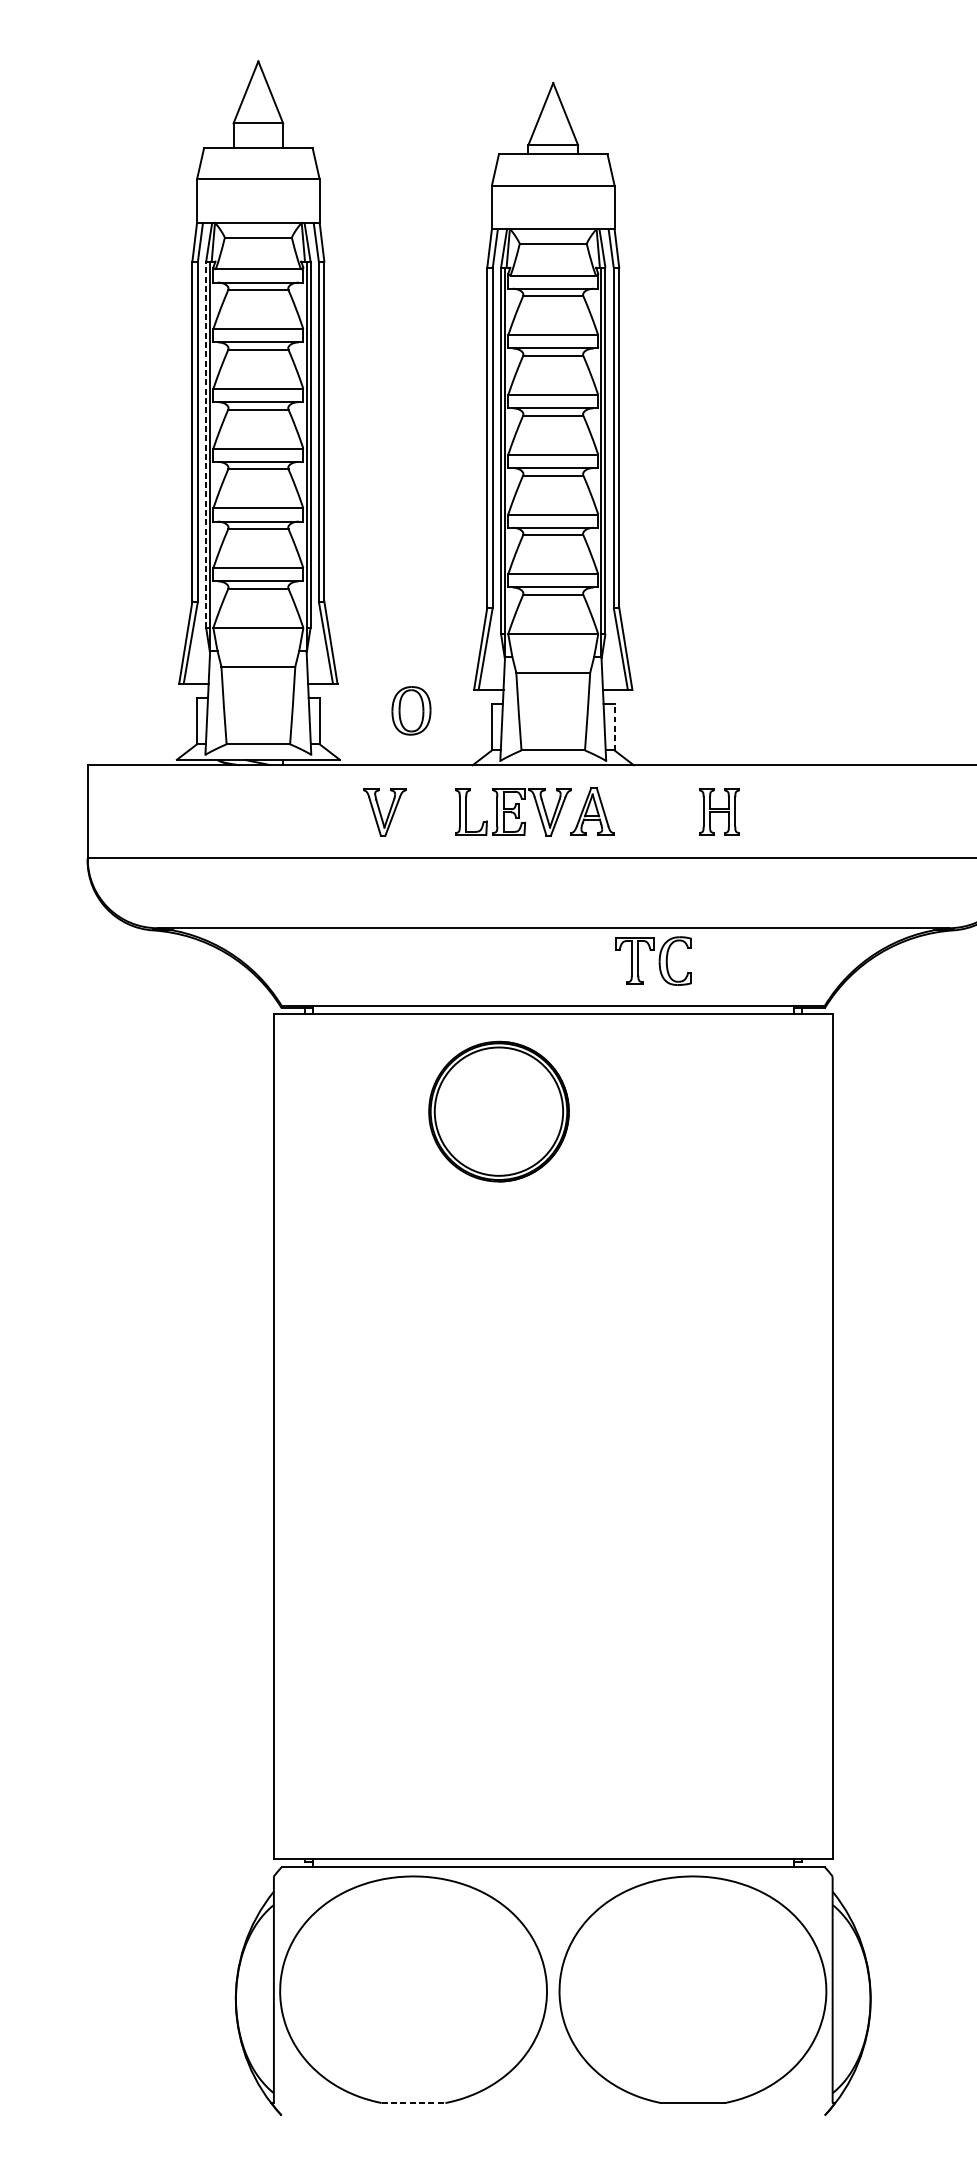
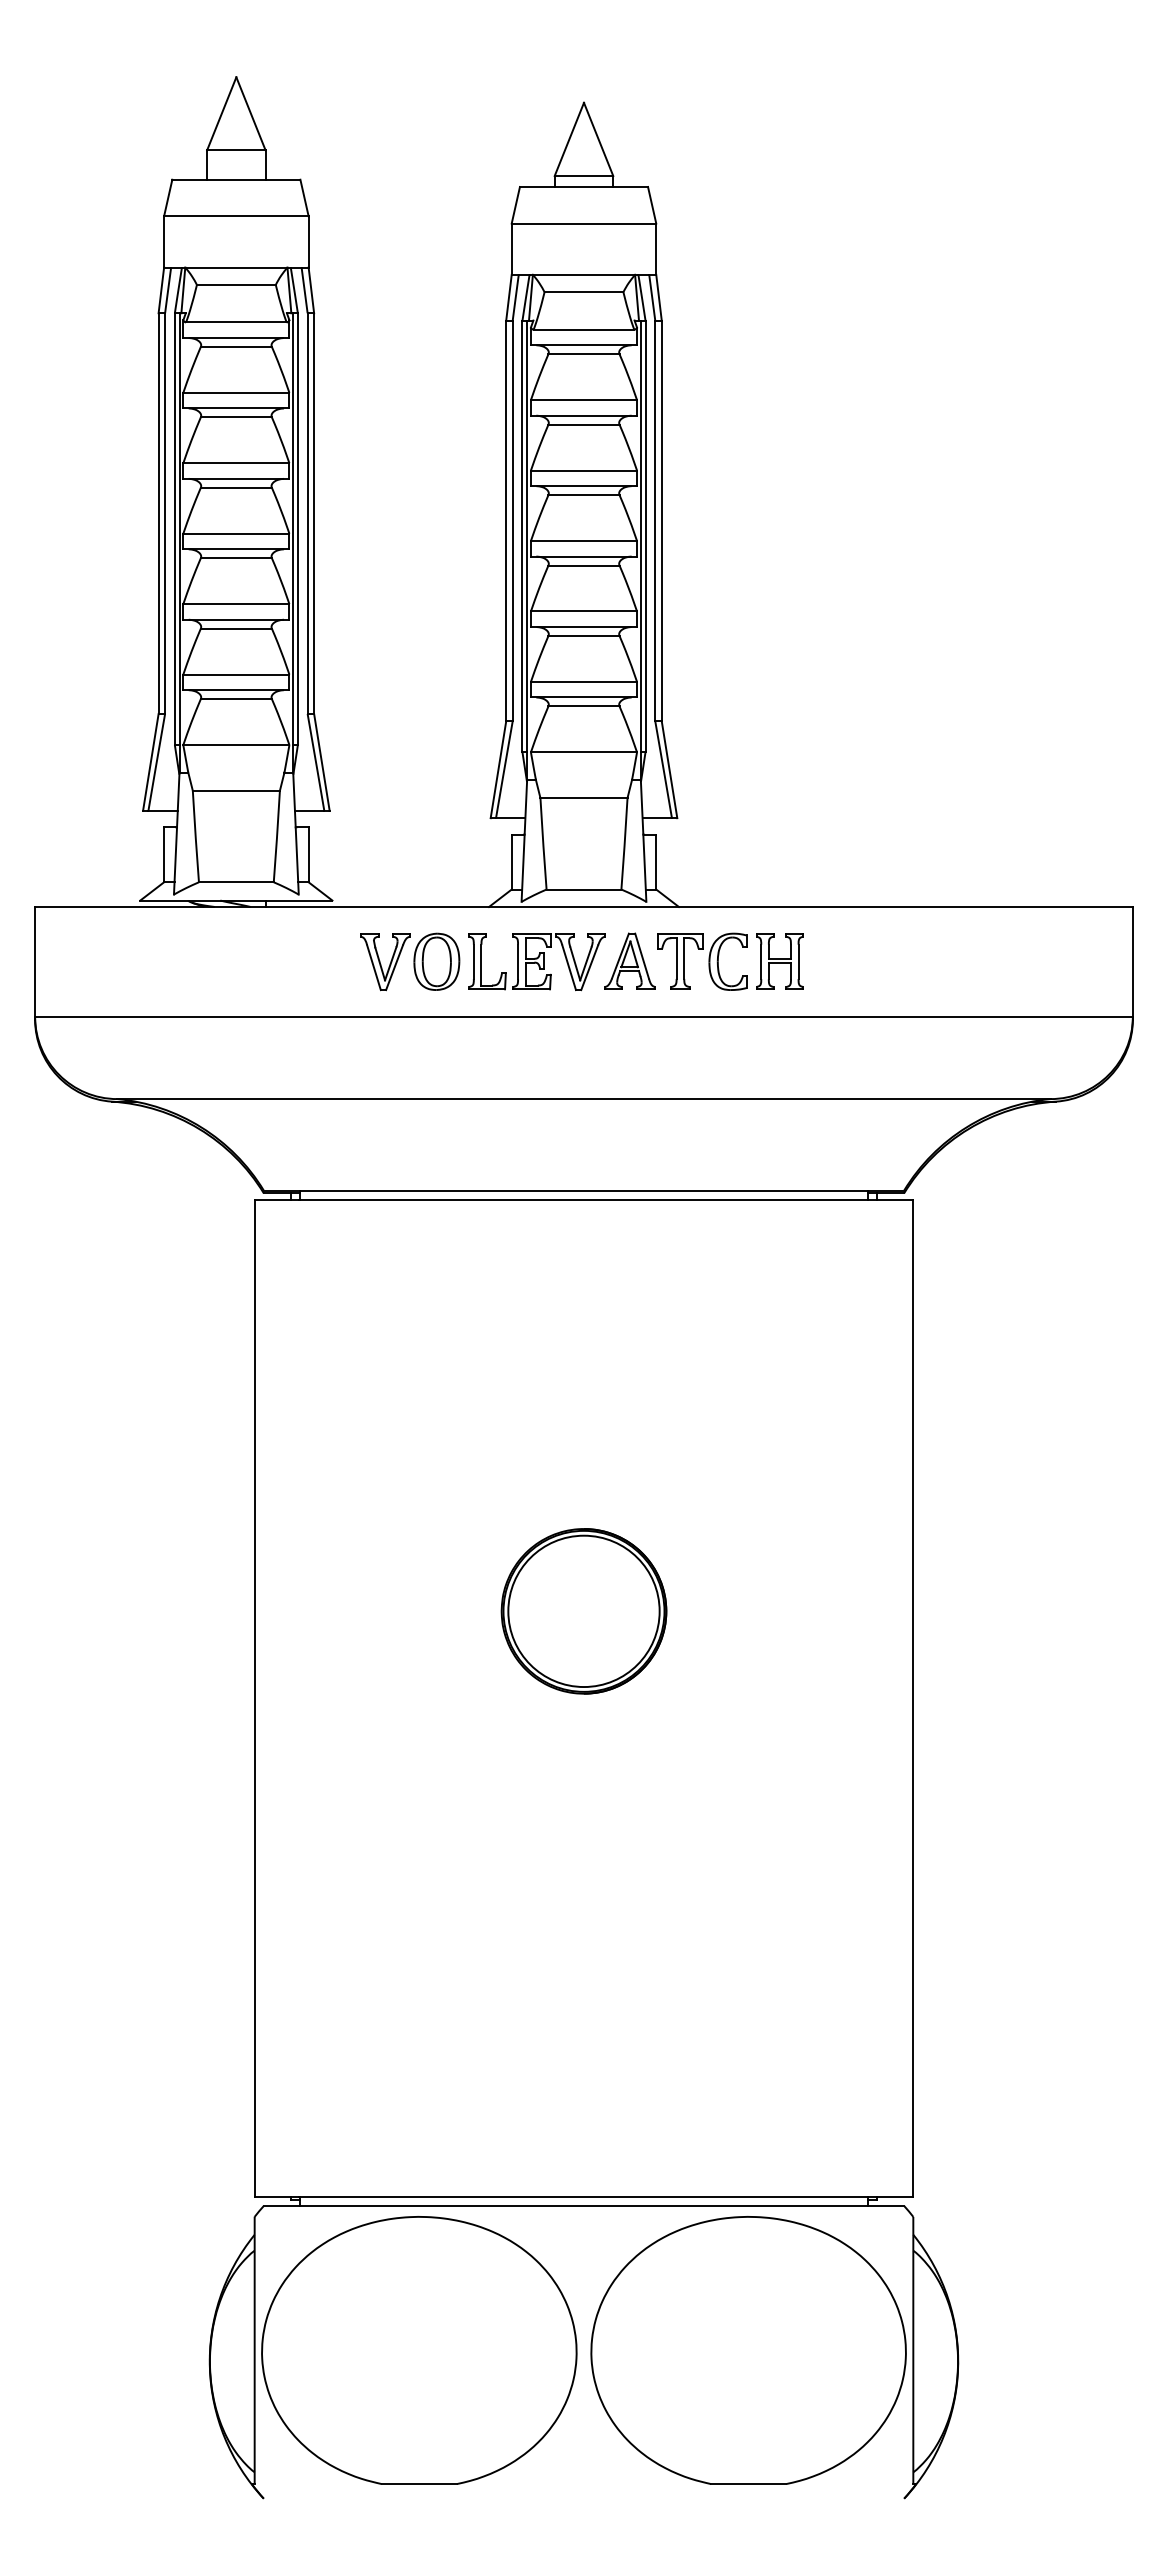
line: (205, 445) -> (174, 529), dashed -> solid
part: (411, 710) -> (436, 961), moved
line: (614, 726) -> (656, 861), dashed -> solid
part: (653, 960) -> (702, 961), moved
part: (498, 1111) -> (583, 1611), moved
line: (413, 2103) -> (419, 2484), dashed -> solid

